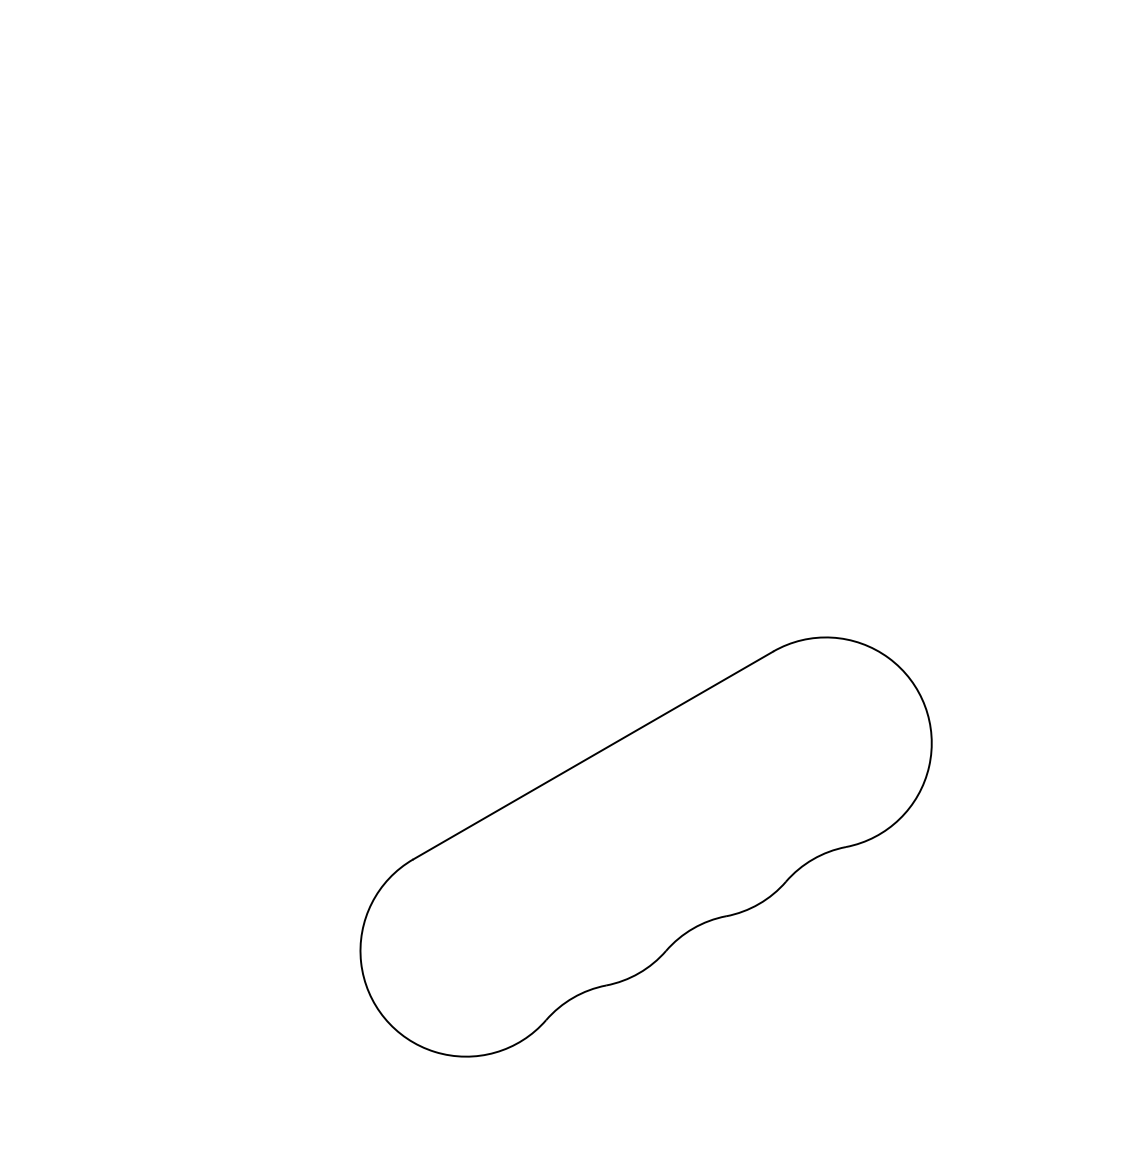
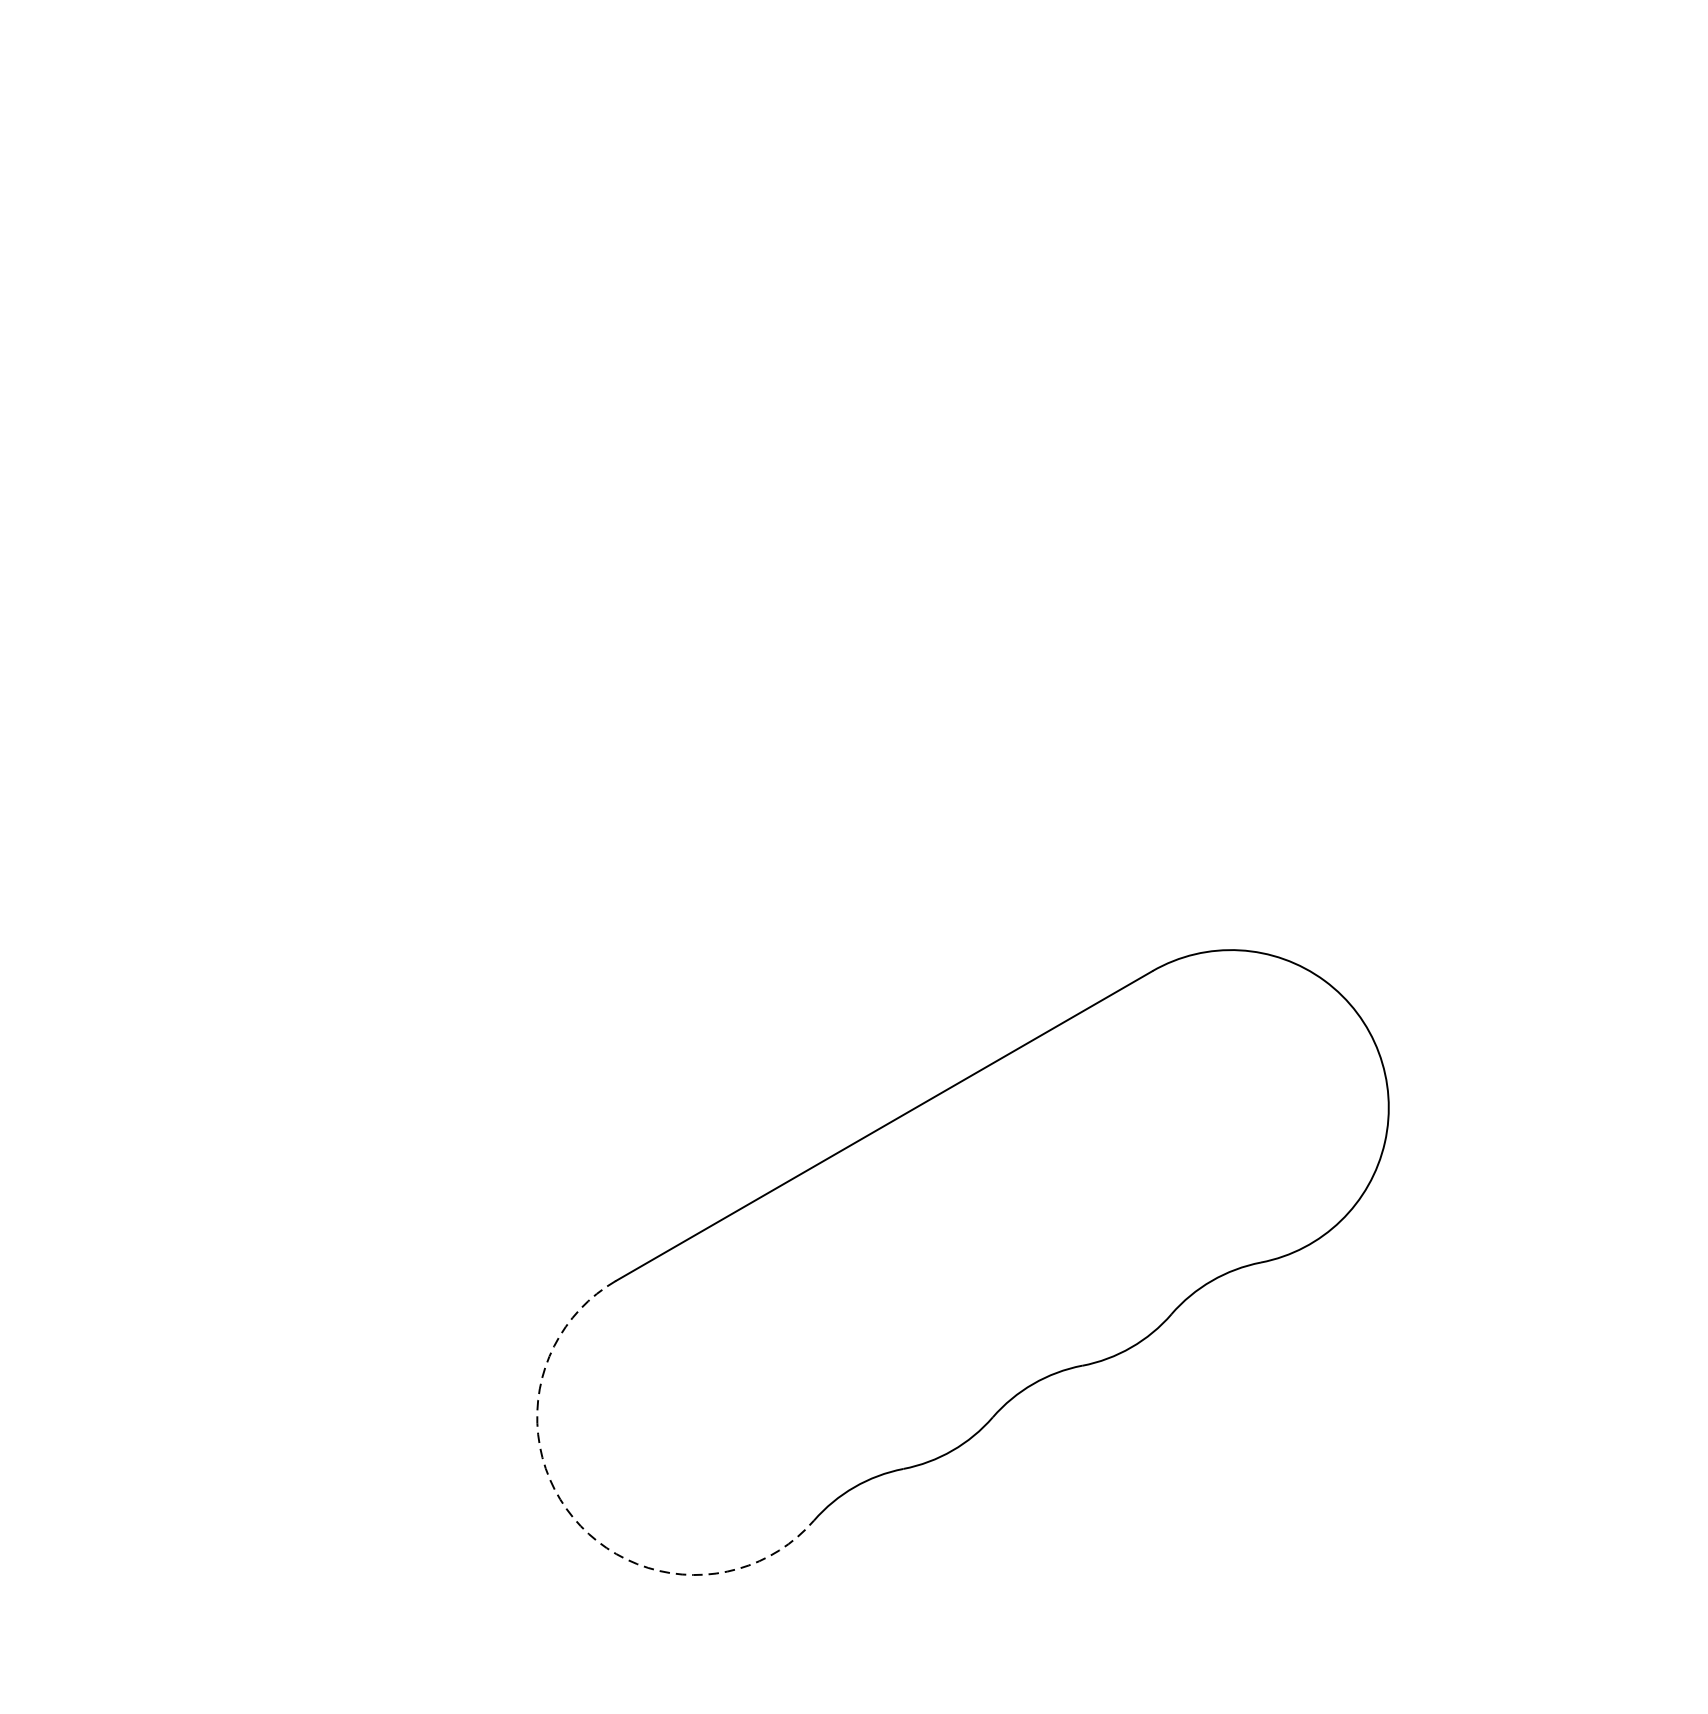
arc: (384, 1018) -> (573, 1518), solid -> dashed

